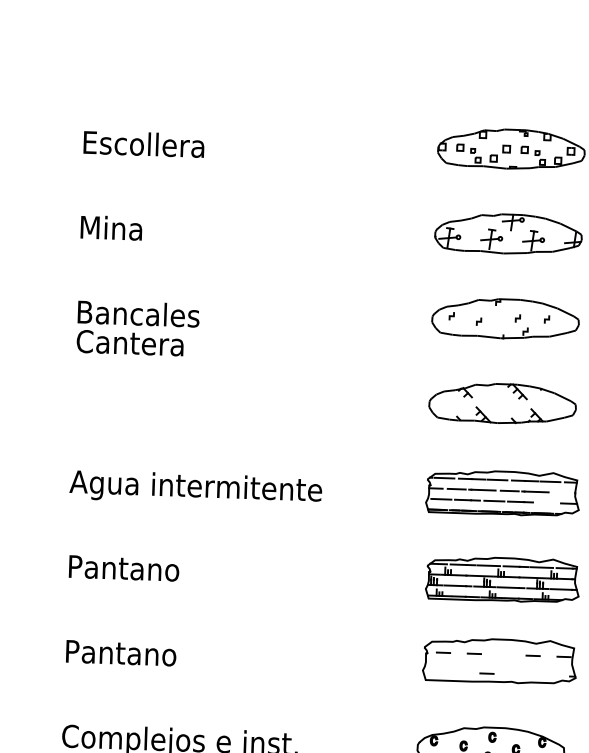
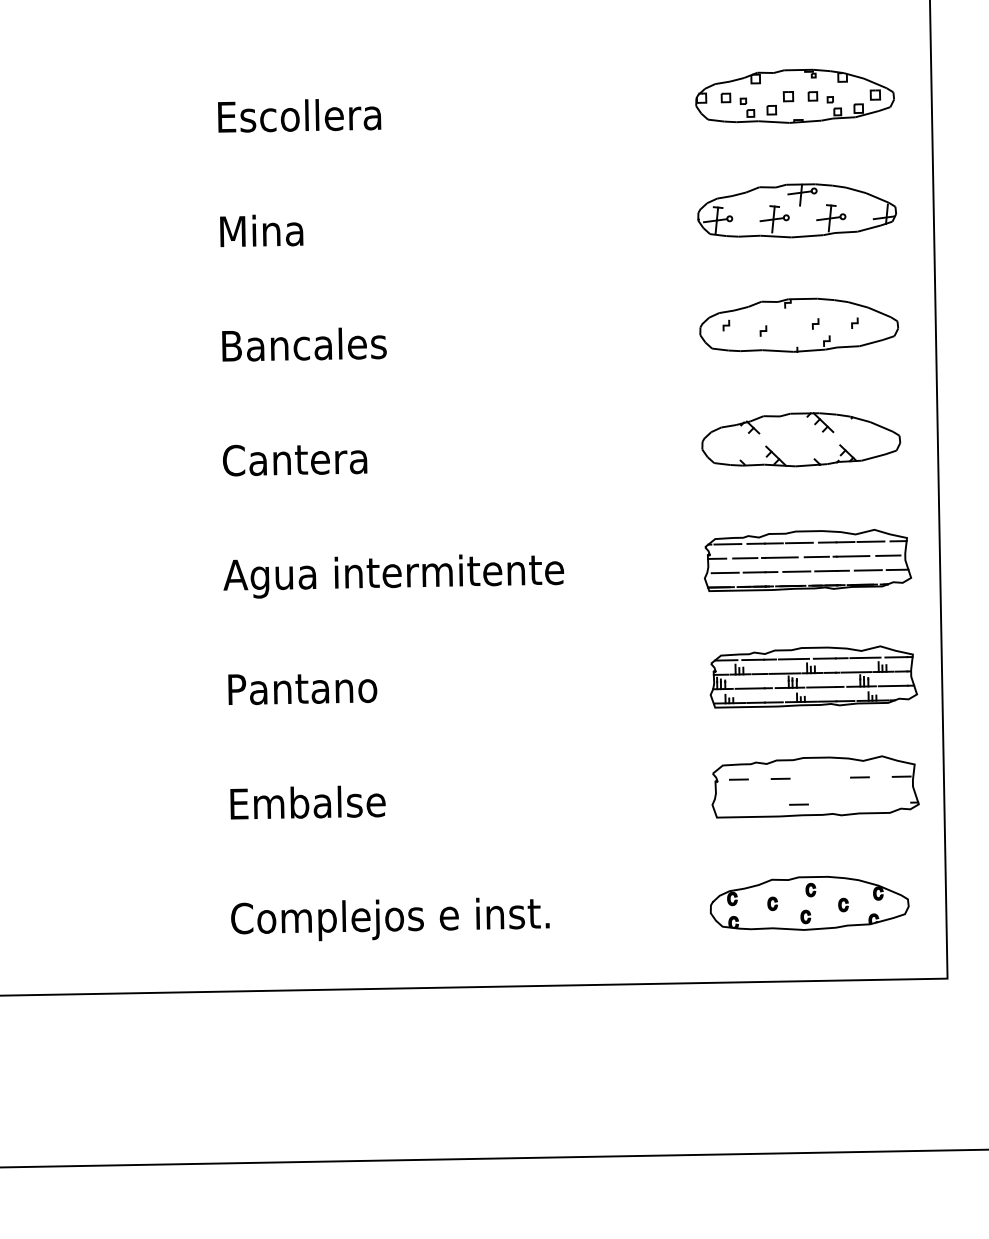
text: (130, 343) -> (295, 460), moved
line: (562, 492) -> (888, 555), added
line: (546, 502) -> (867, 570), added
text: (124, 653) -> (309, 802), Pantano -> Embalse

